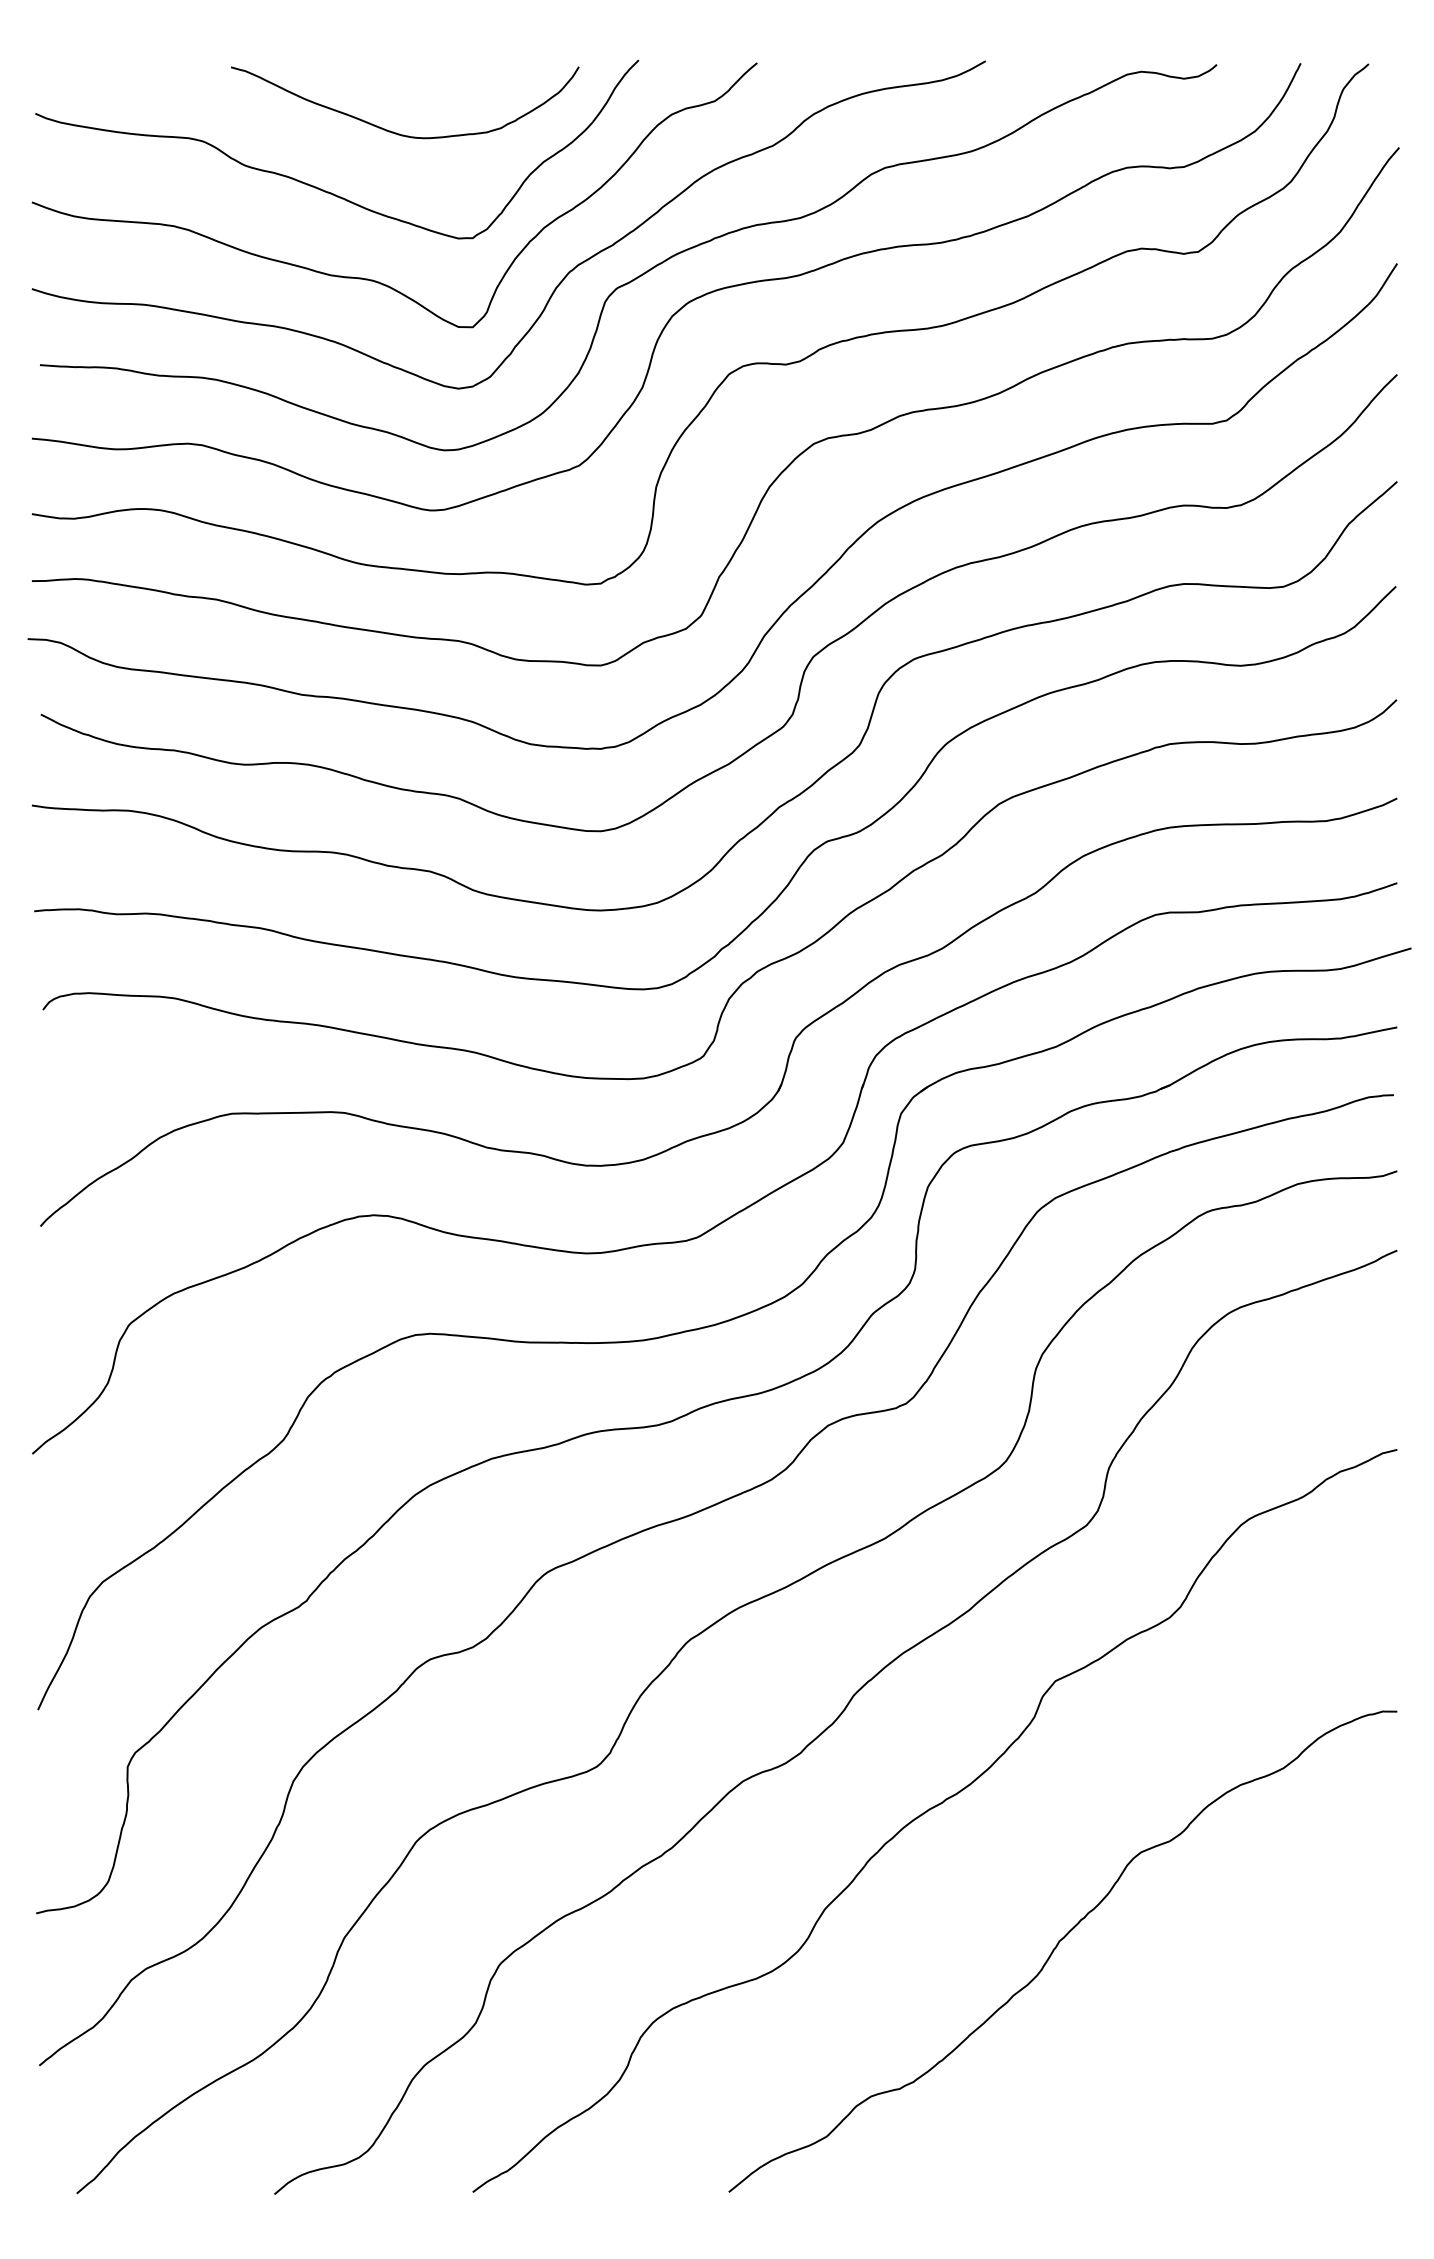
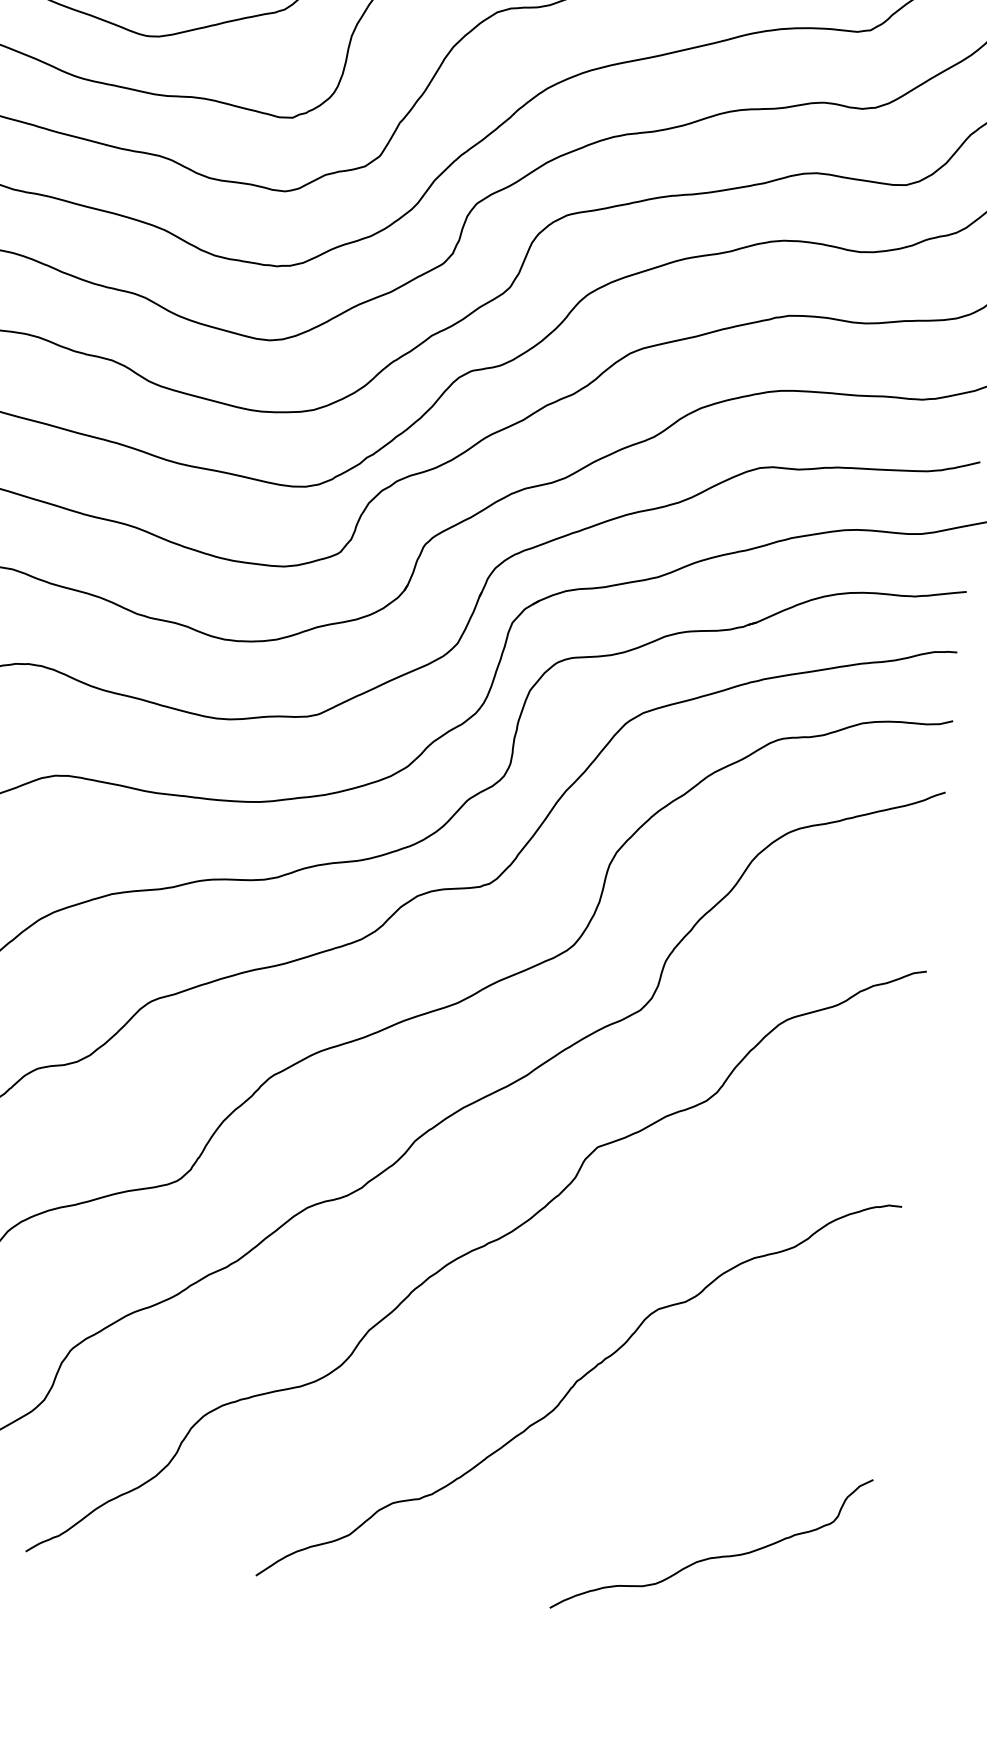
curve: (1230, 2118) -> (713, 1556), added

